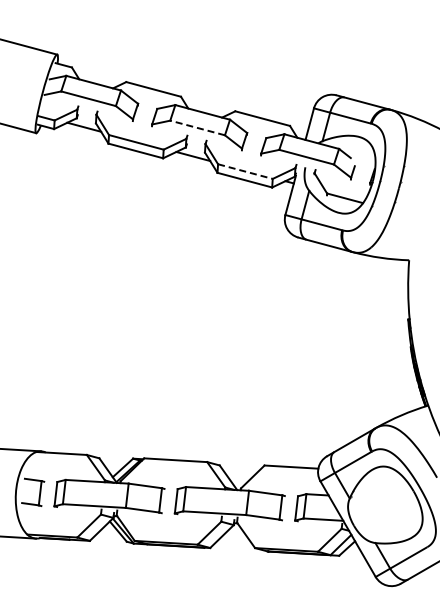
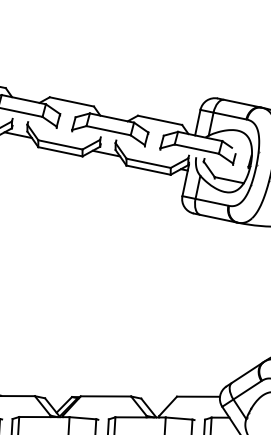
line: (197, 127) -> (108, 130), dashed -> solid
line: (245, 171) -> (148, 163), dashed -> solid

